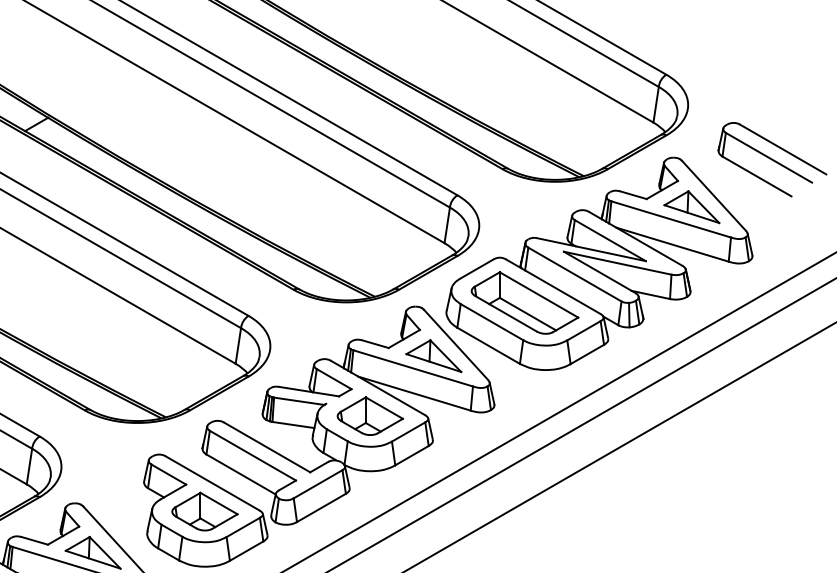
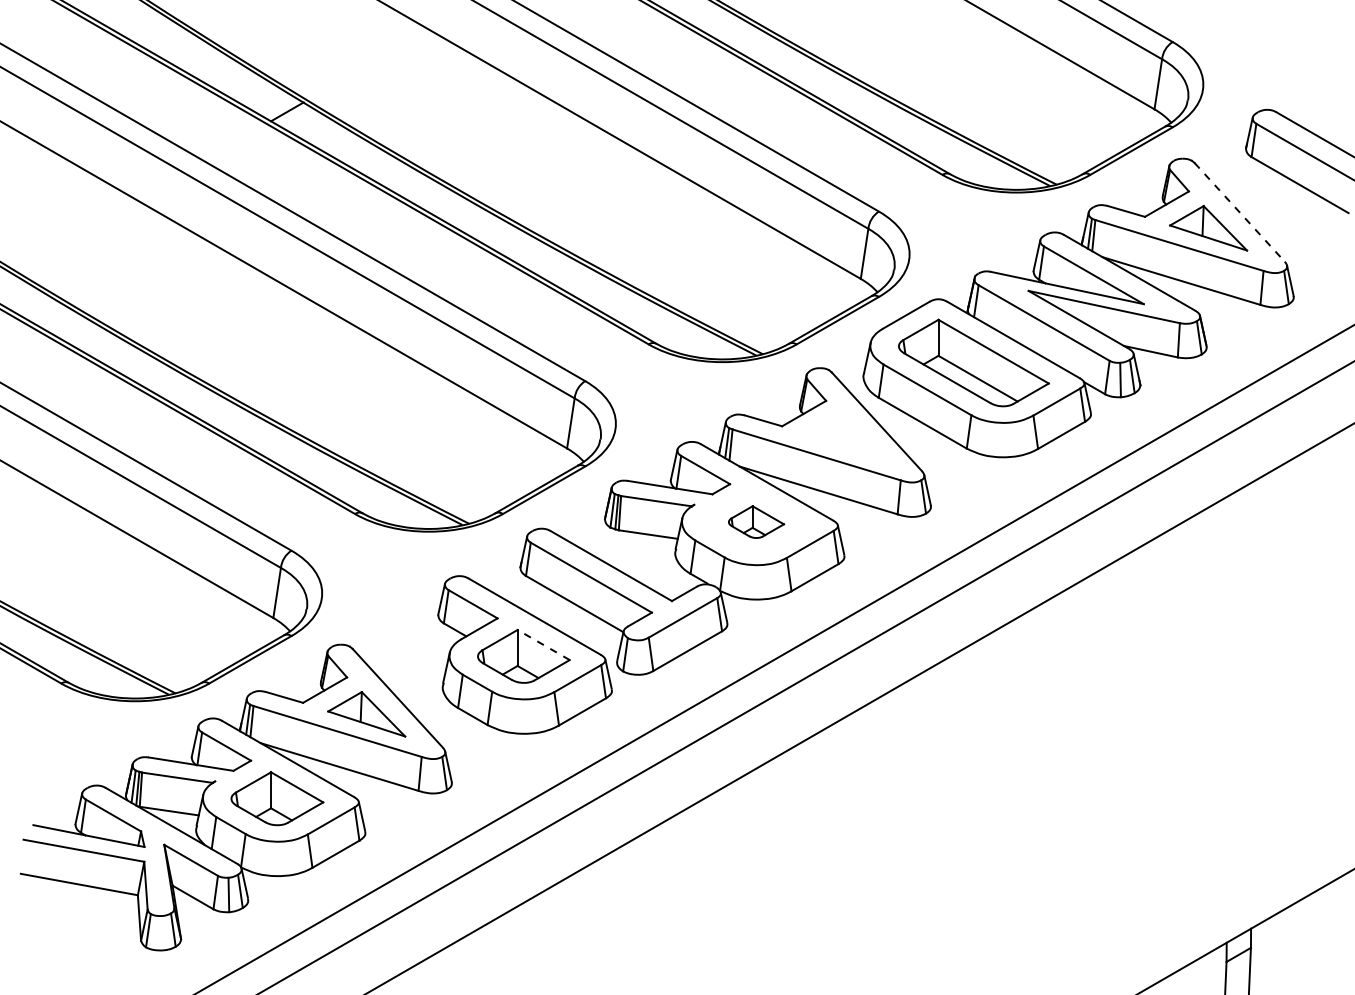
line: (713, 195) -> (1239, 212), solid -> dashed
part: (433, 355) -> (845, 437), removed
part: (370, 415) -> (756, 521), size x0.6
line: (218, 503) -> (543, 644), solid -> dashed

